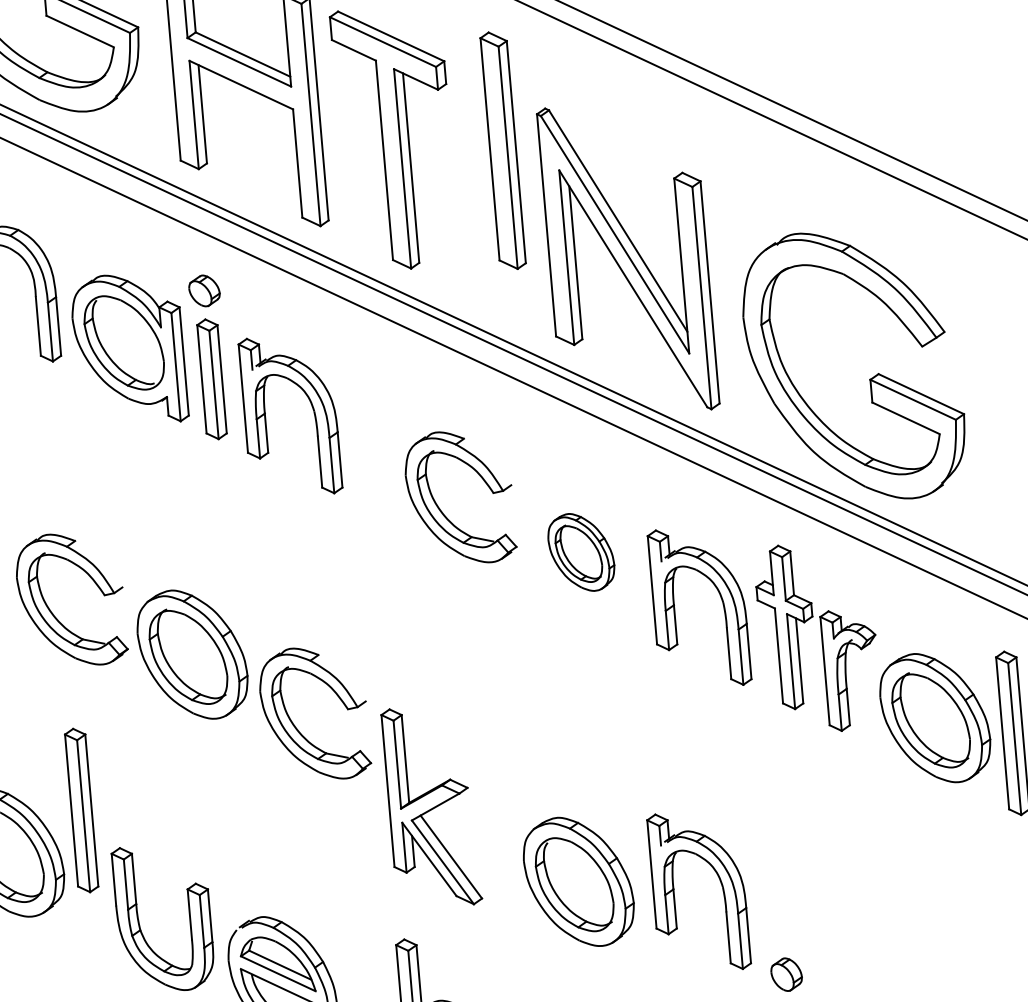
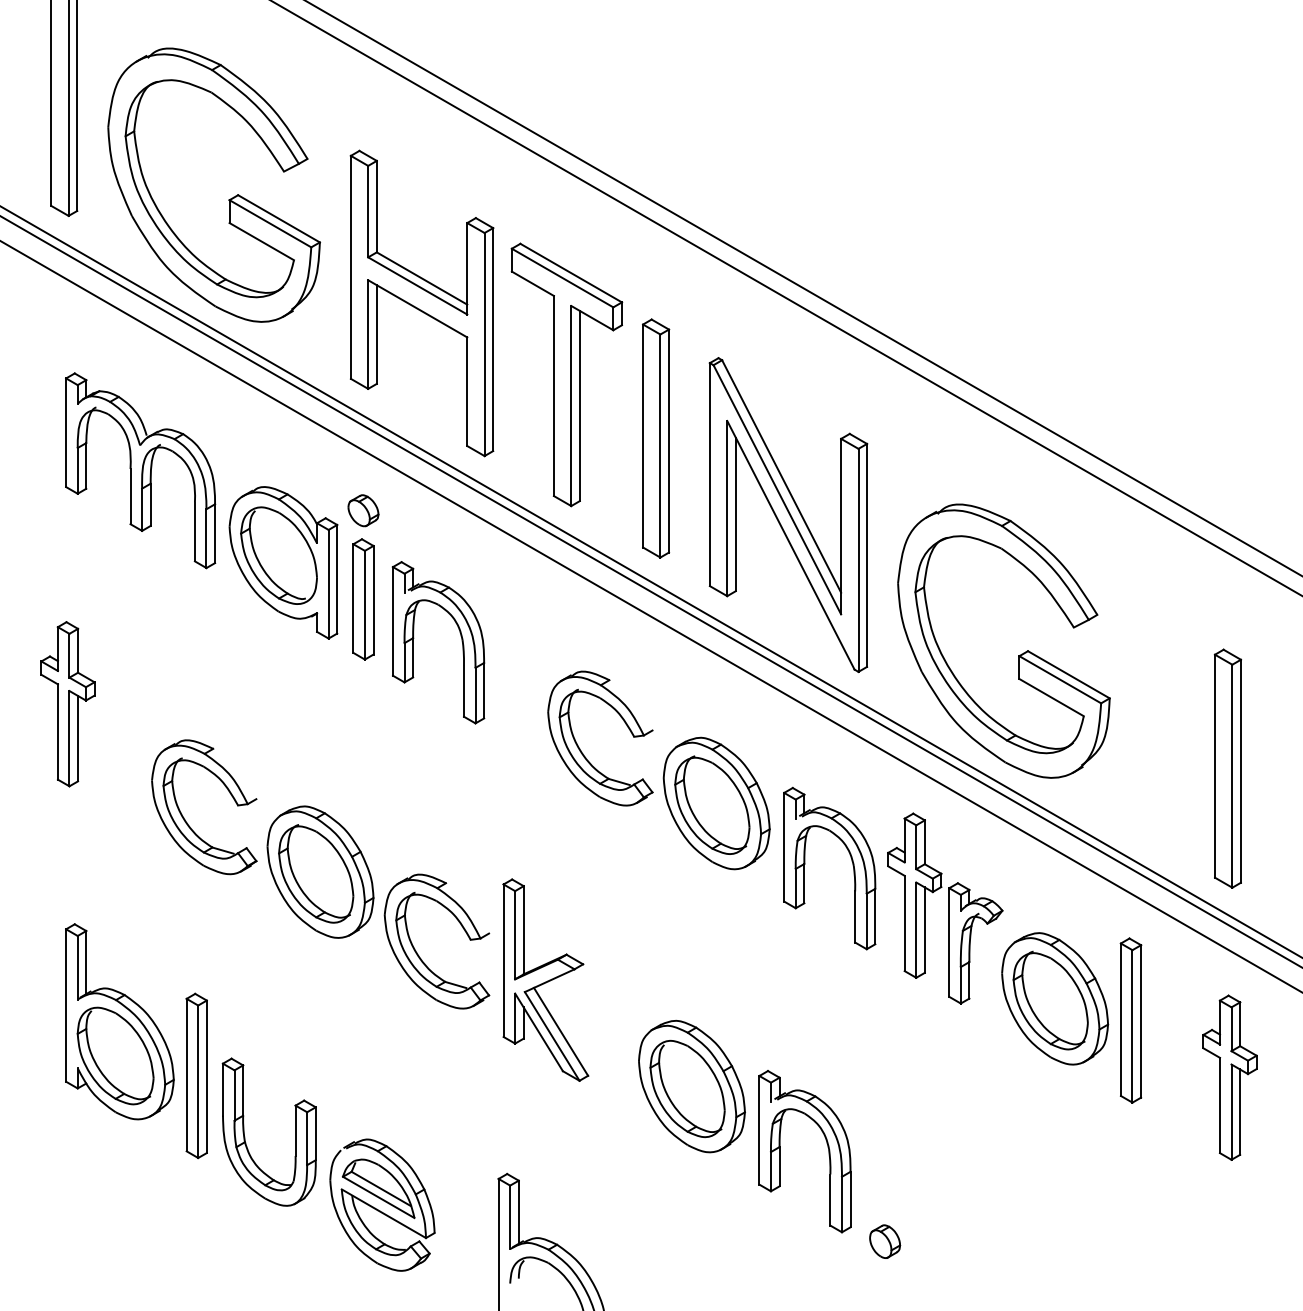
part: (503, 150) -> (656, 438), moved
part: (581, 552) -> (716, 803), size x1.67
part: (431, 806) -> (545, 979), moved
part: (81, 810) -> (196, 1075), moved
part: (578, 881) -> (691, 1086), moved

